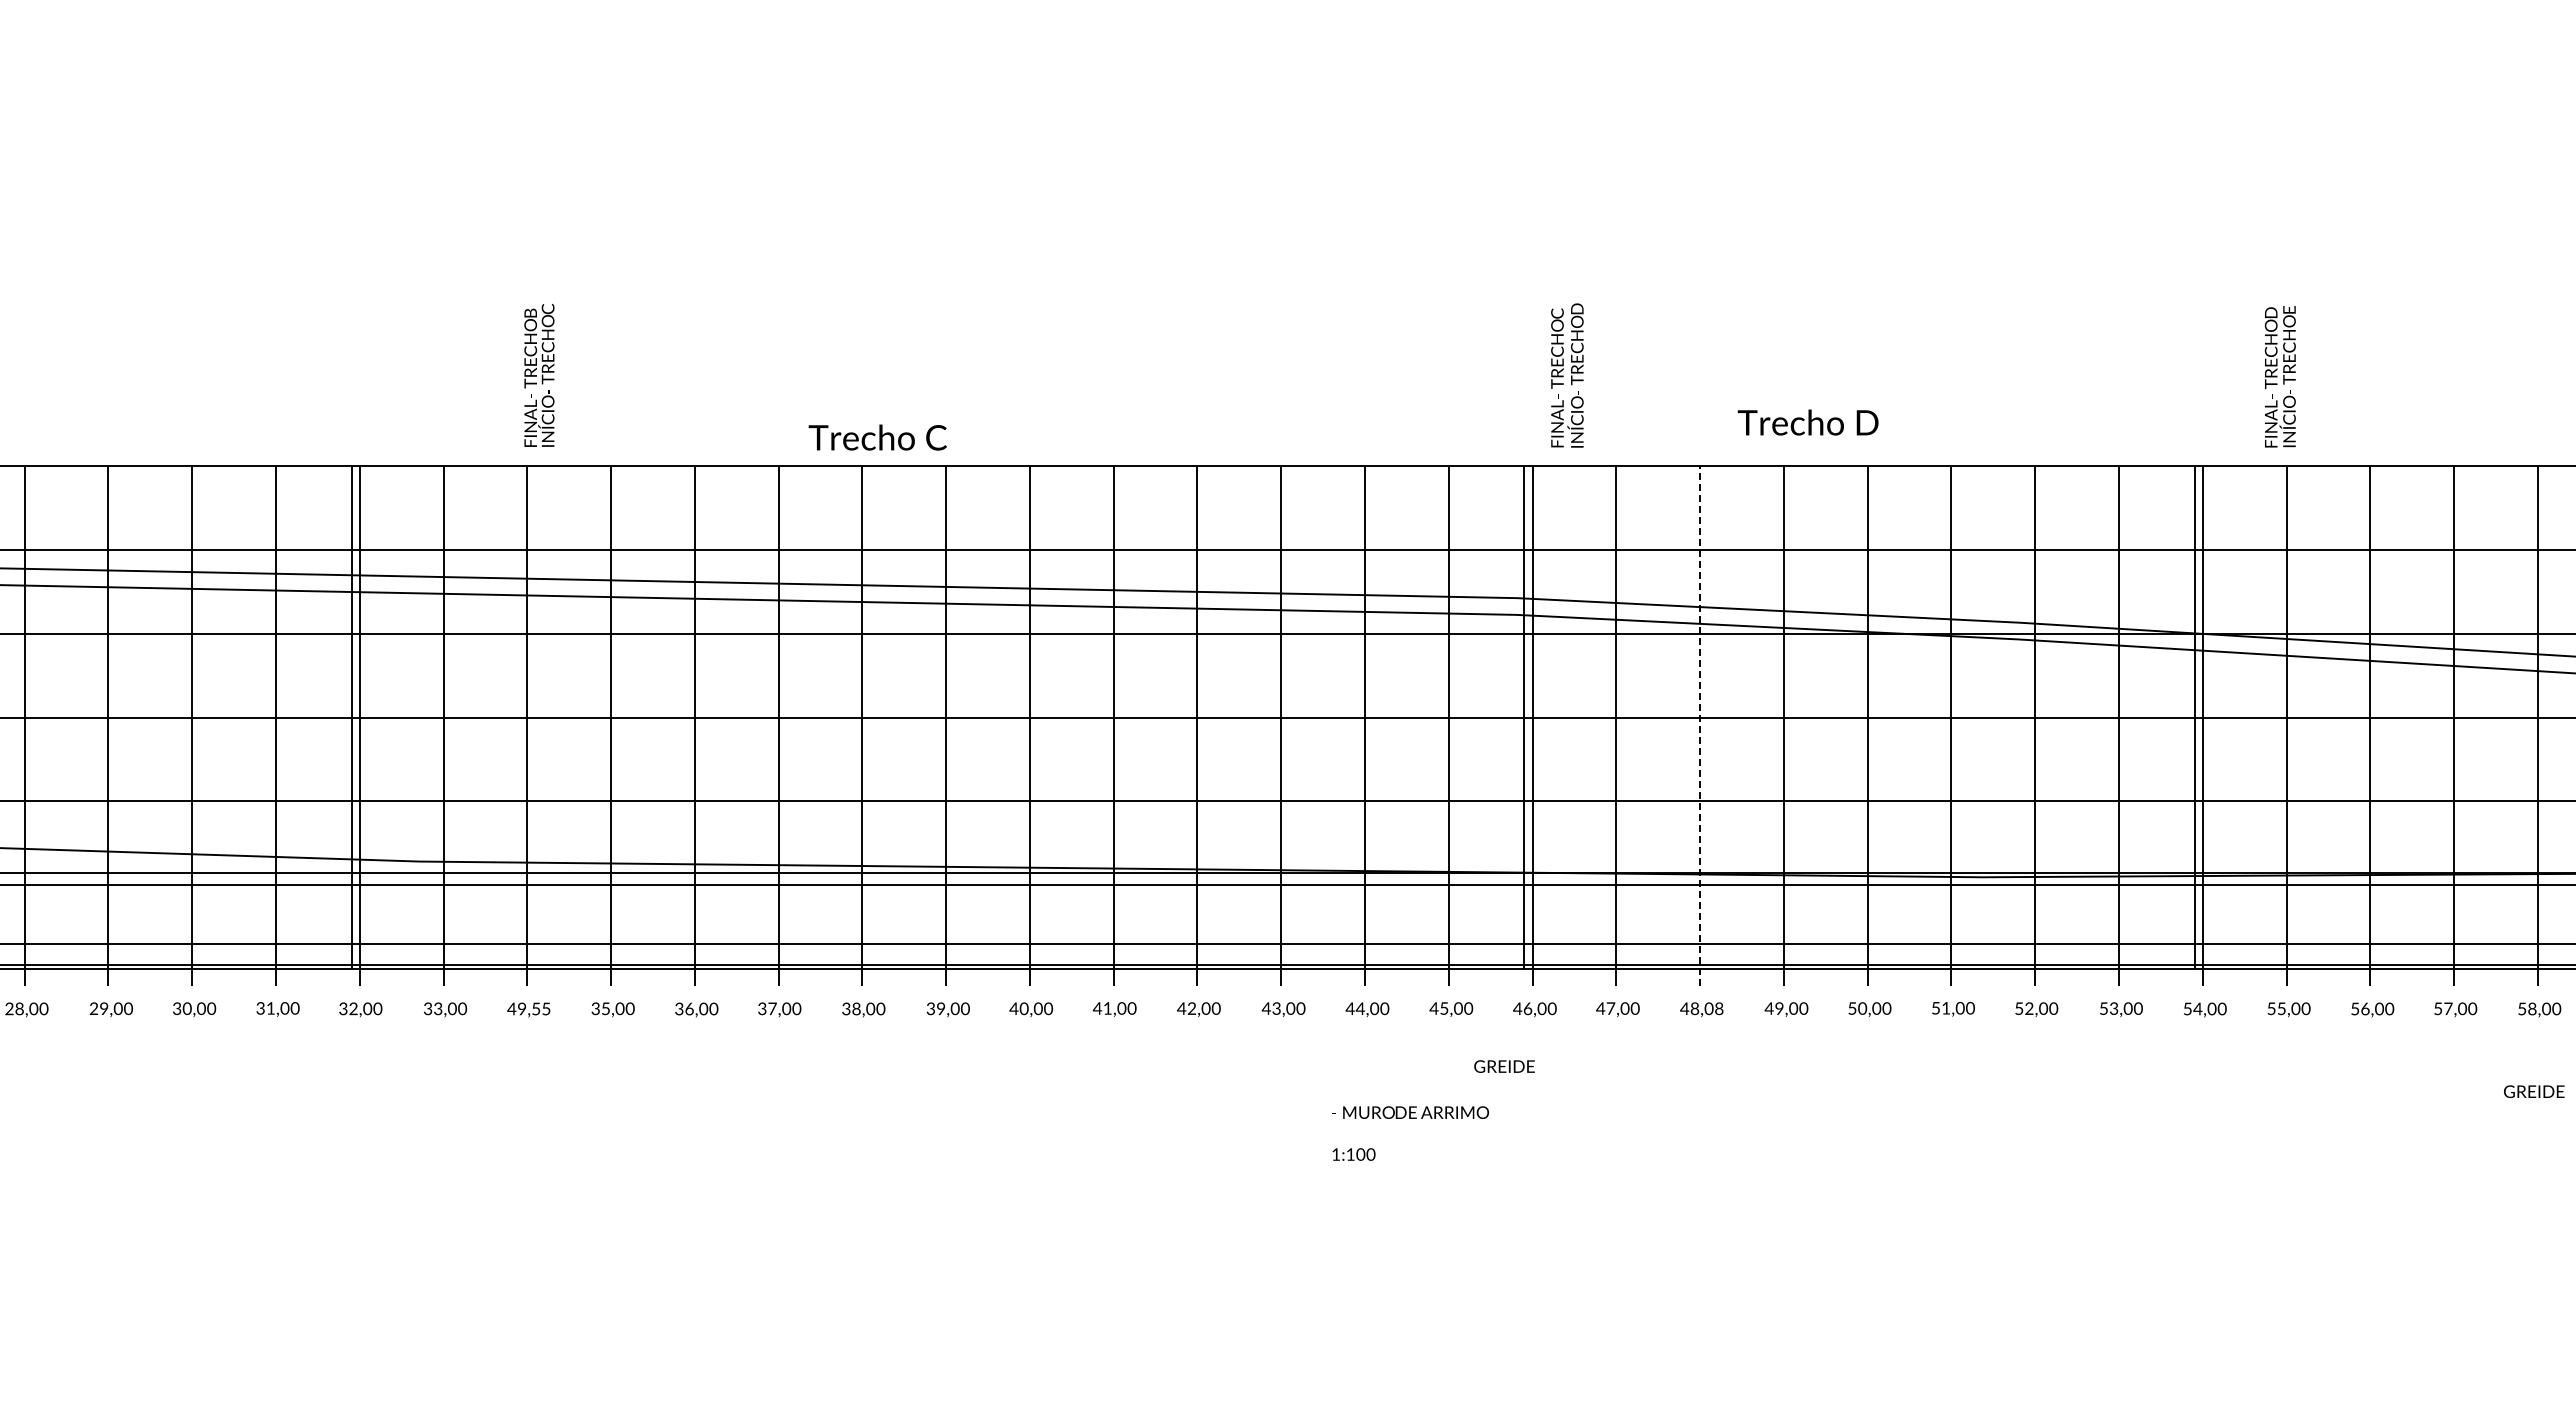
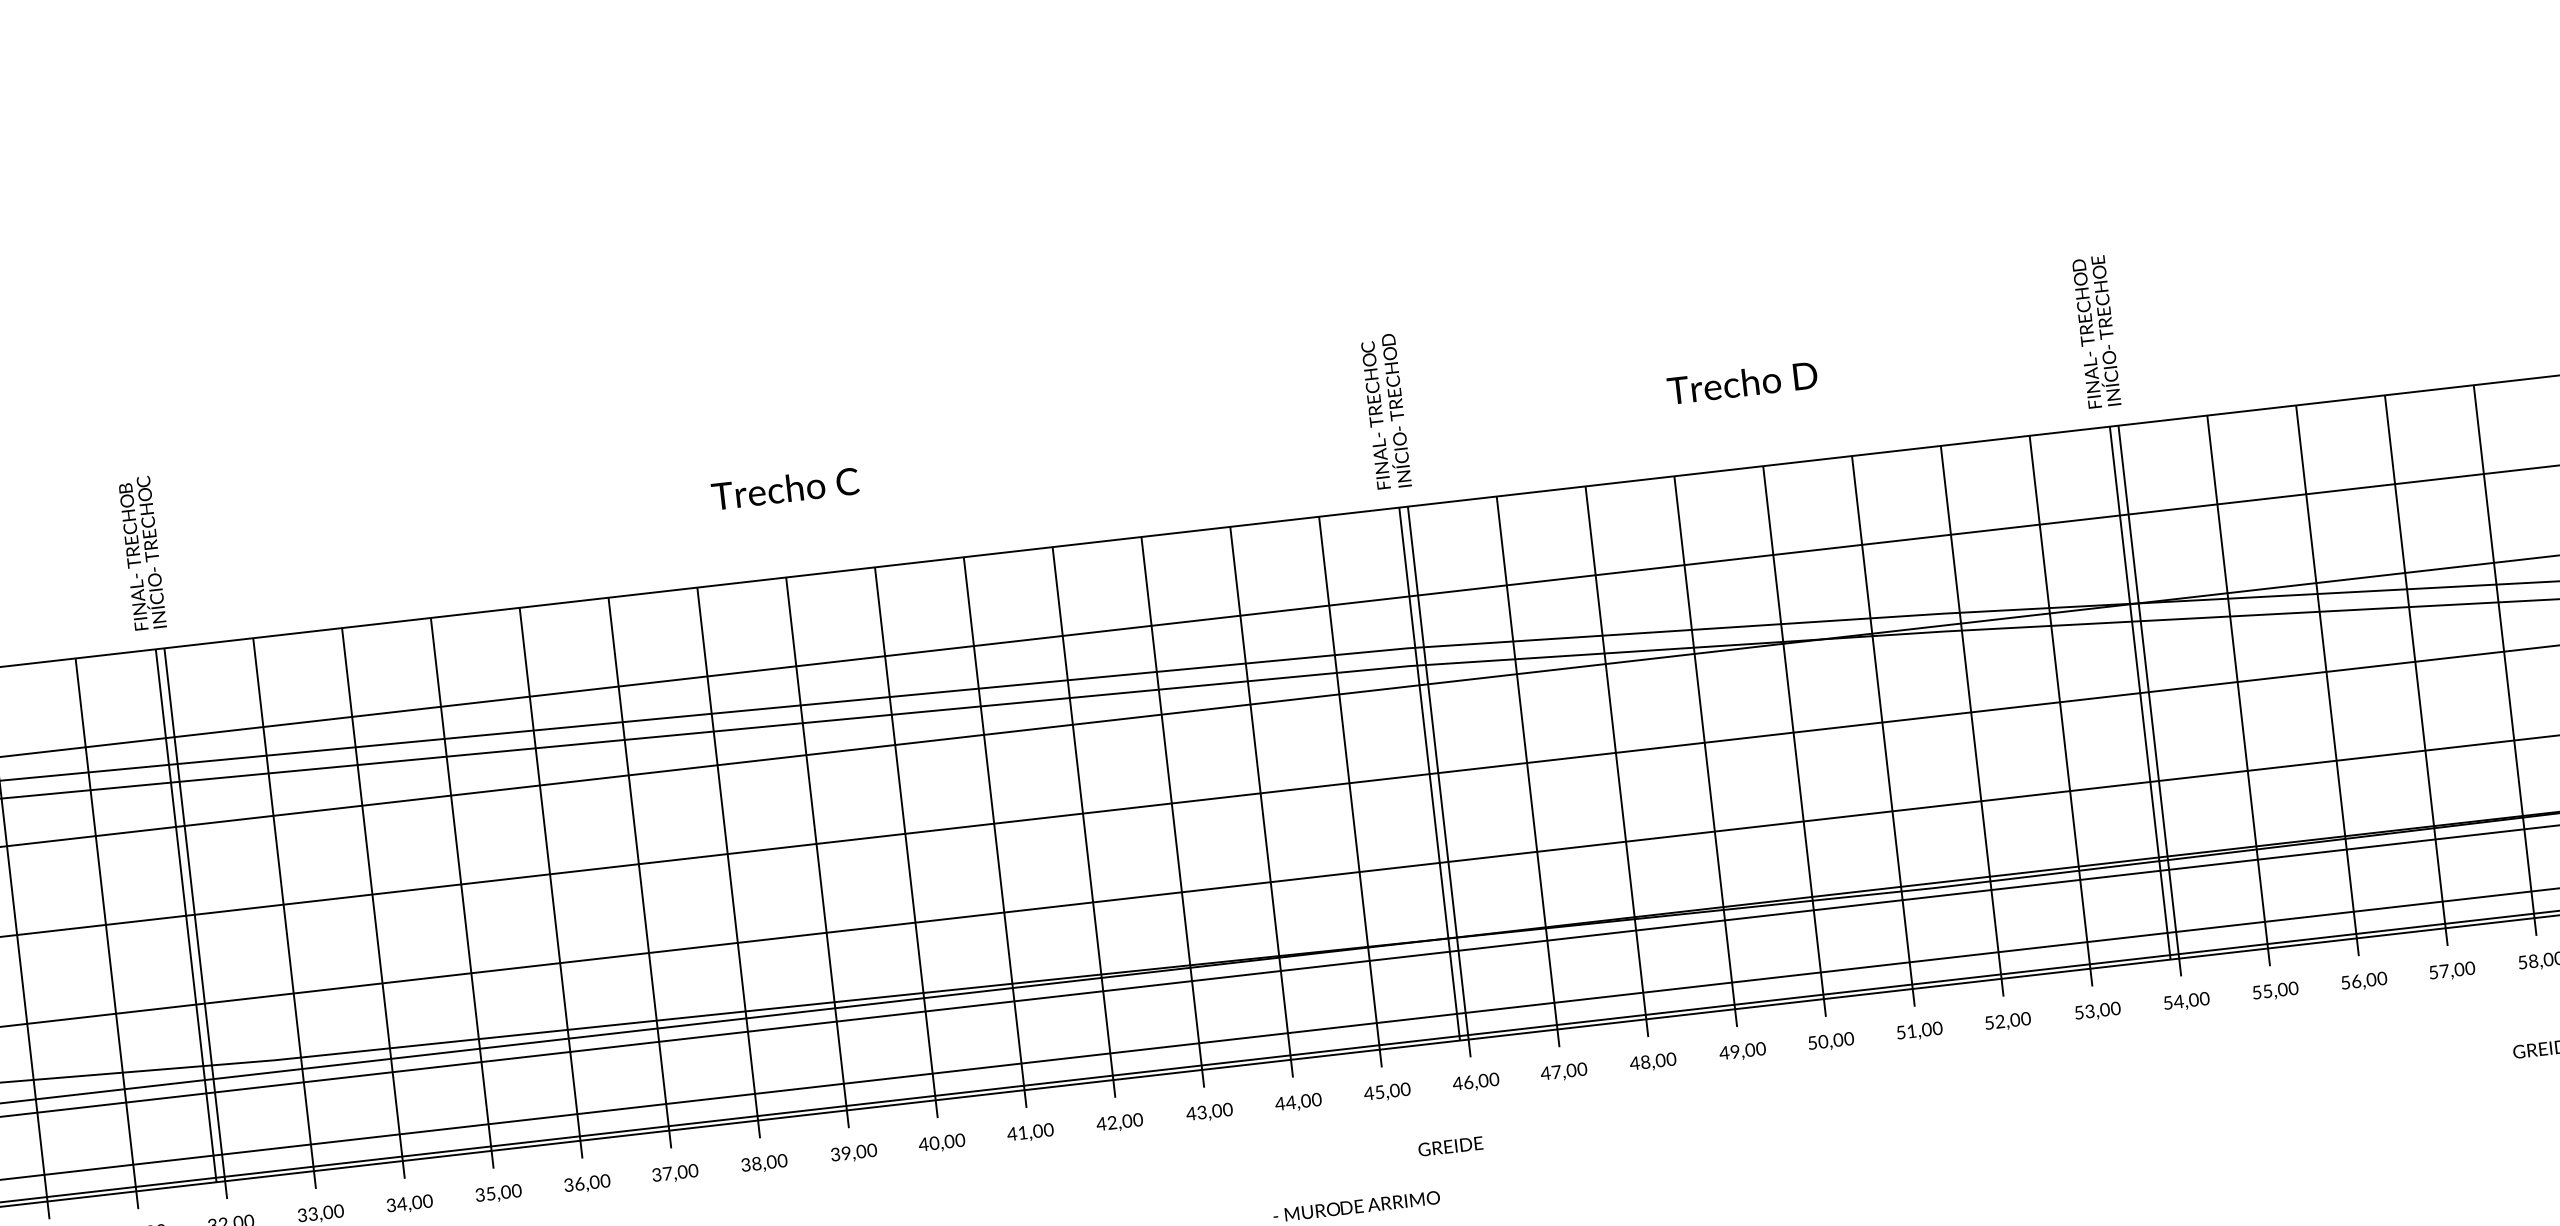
text: (539, 375) -> (142, 553), moved
text: (1567, 375) -> (1386, 411), moved
text: (2279, 376) -> (2095, 331), moved
text: (1807, 422) -> (1741, 382), moved
text: (877, 437) -> (785, 488), moved
line: (1700, 725) -> (1617, 761), dashed -> solid
text: (528, 1008) -> (408, 1202), 49,55 -> 34,00
text: (1718, 1008) -> (1670, 1059), 48,08 -> 48,00

